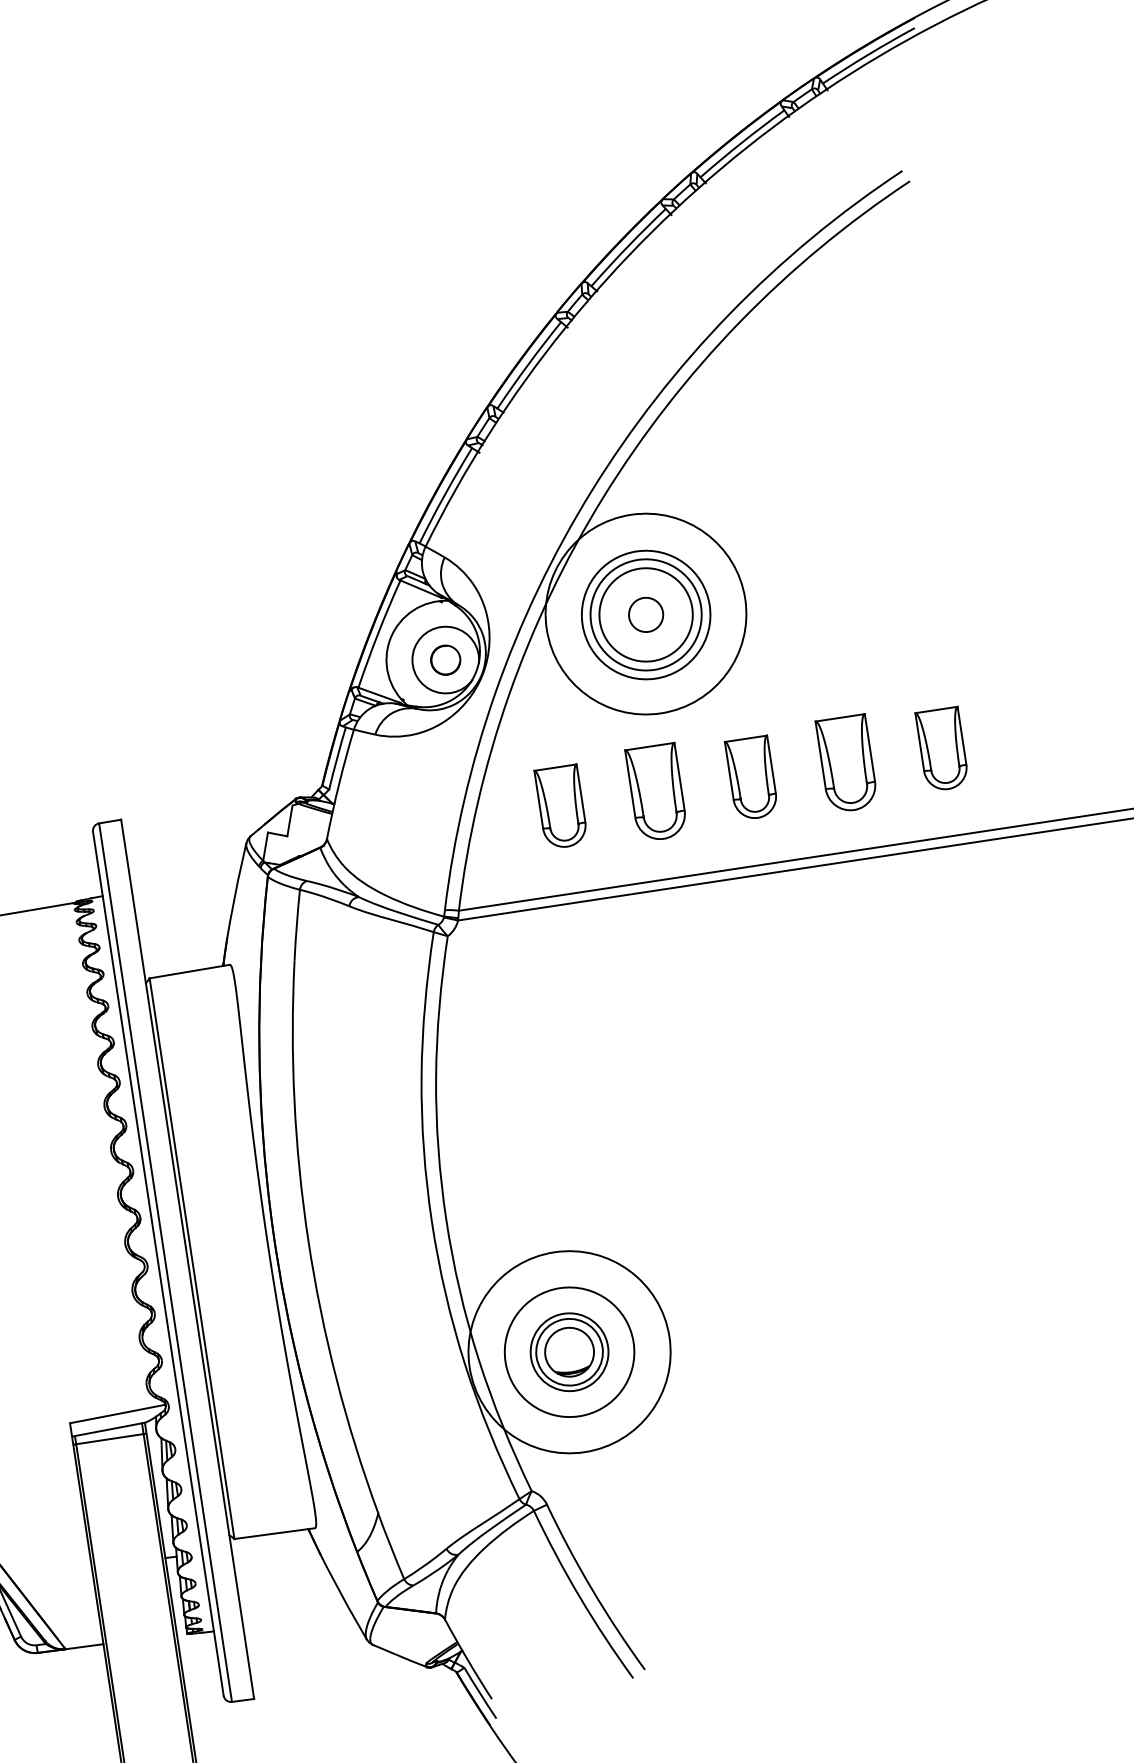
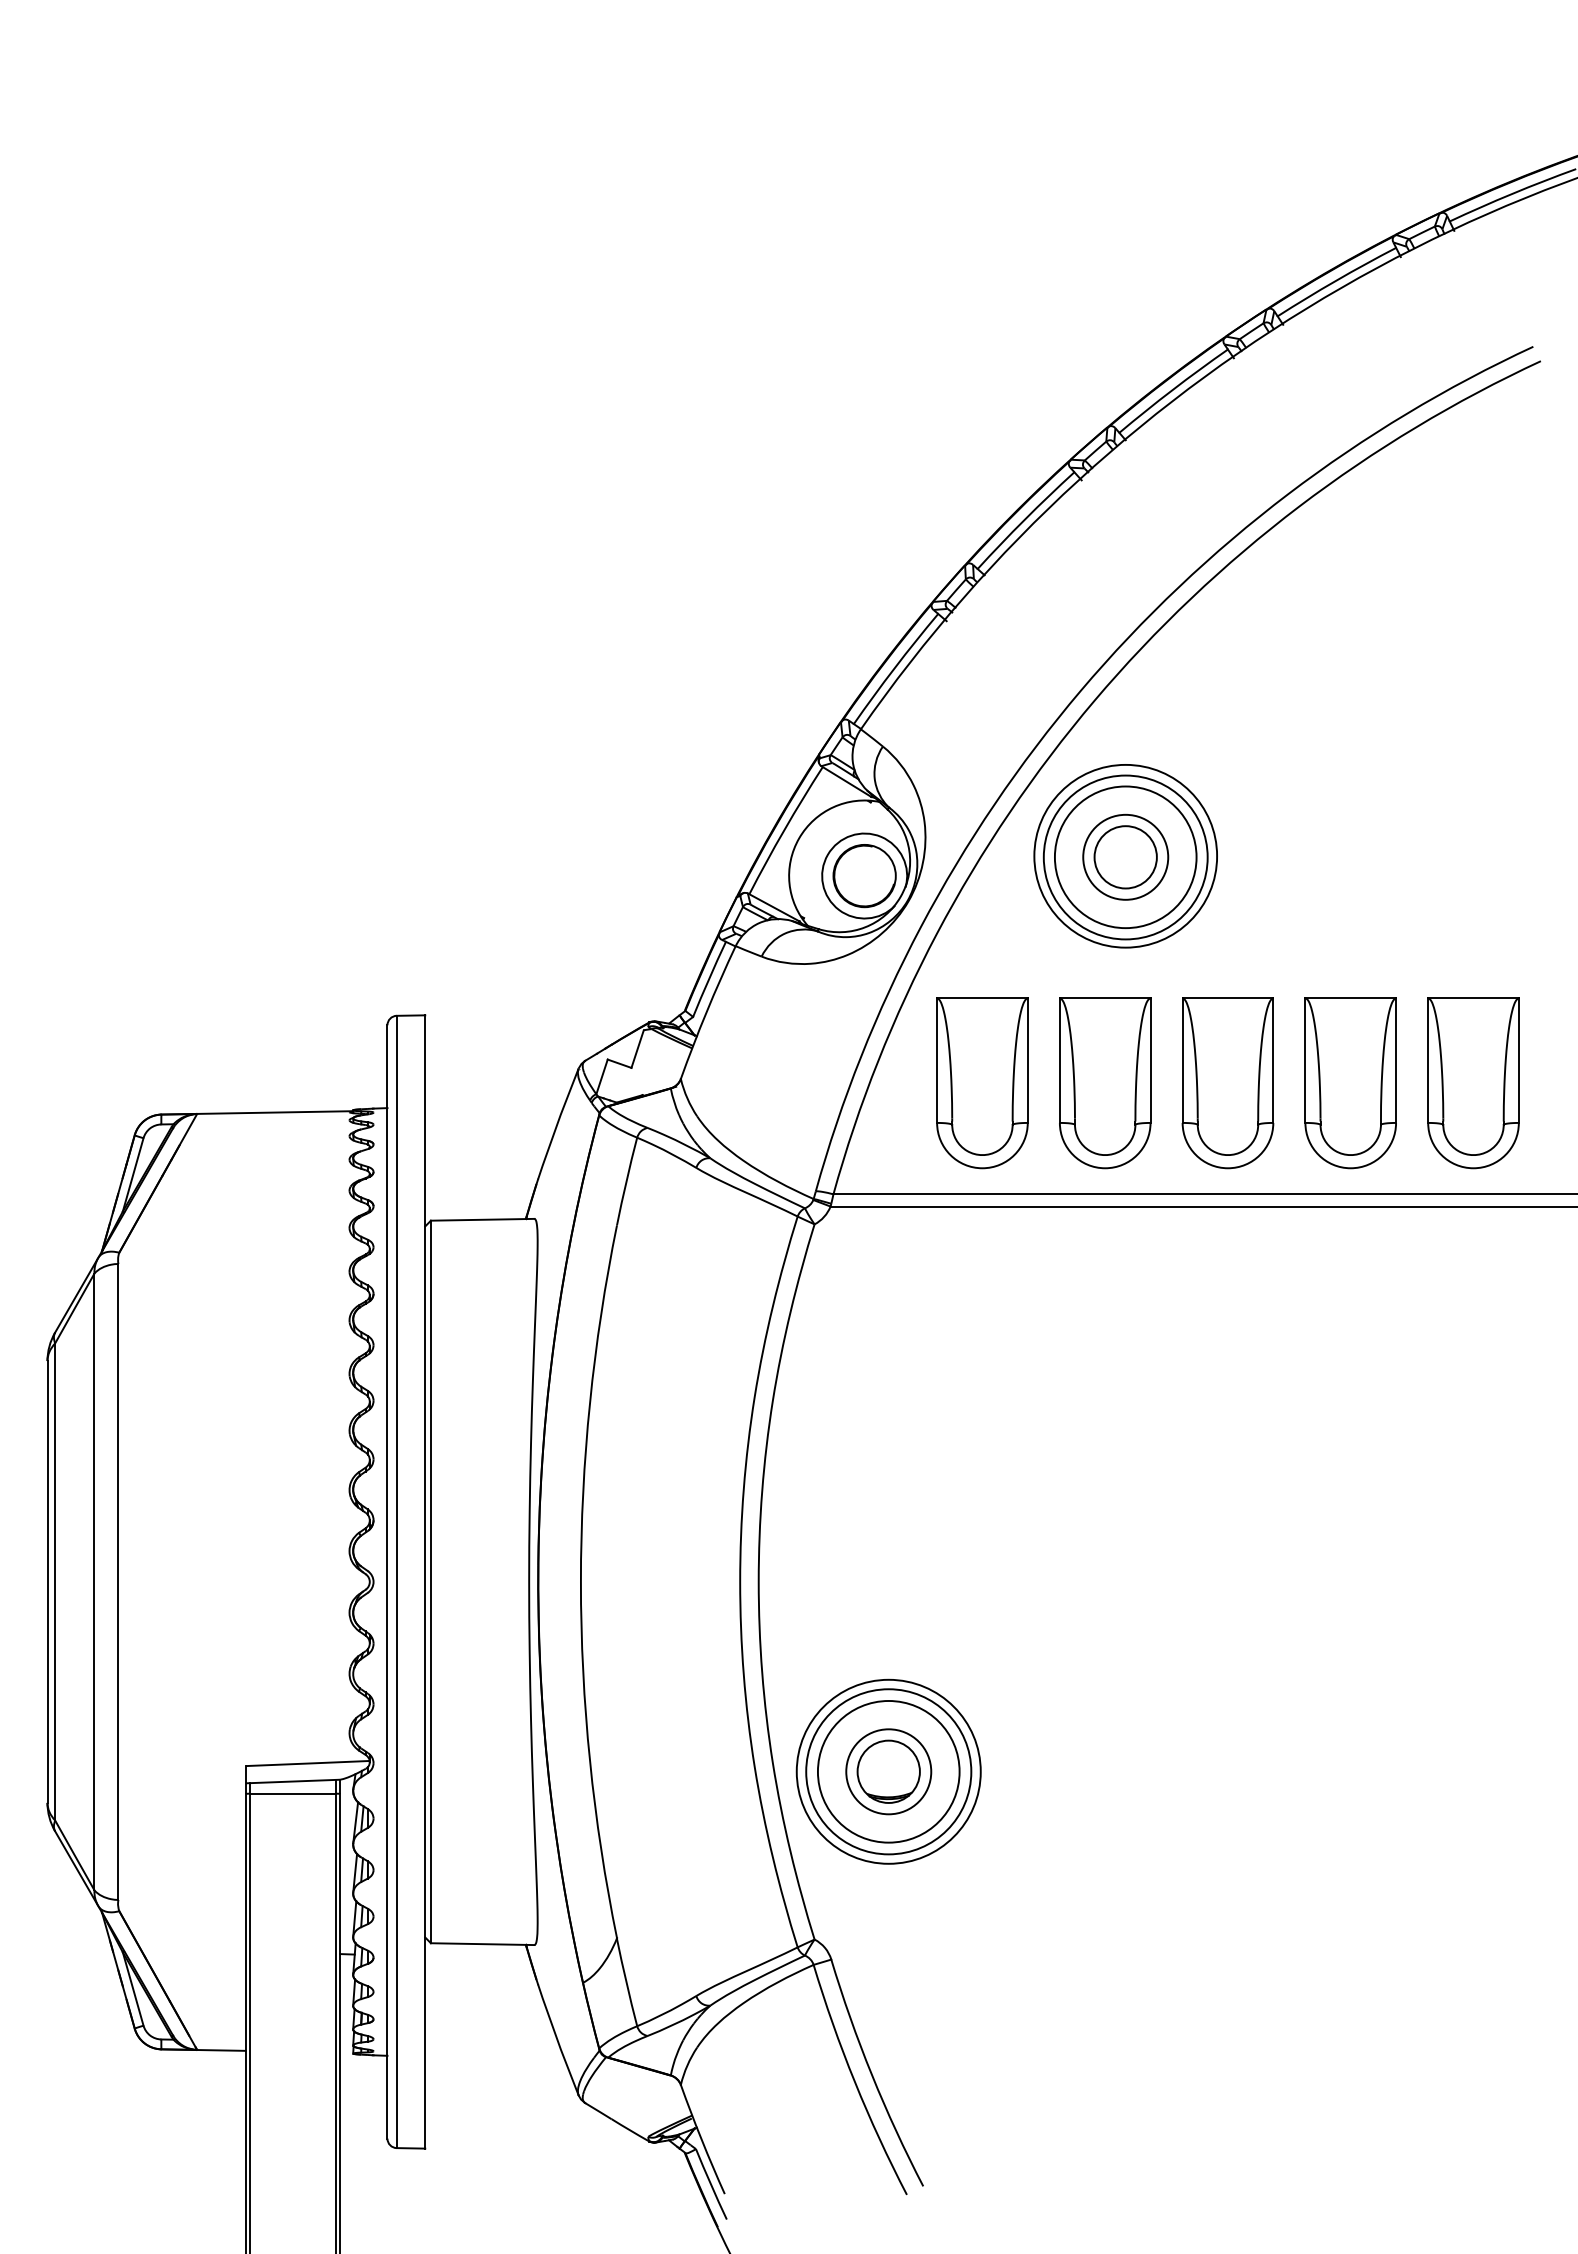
circle: (645, 613) -> (1125, 855), size x0.71
circle: (645, 614) -> (1125, 856), size x0.71
circle: (645, 615) -> (1125, 857), size x1.43
circle: (445, 660) -> (864, 876), size x1.67
part: (942, 749) -> (1473, 1083), size x1.67
part: (847, 764) -> (1350, 1083), size x1.43
part: (751, 778) -> (1227, 1083), size x1.67
part: (656, 792) -> (1105, 1083), size x1.43
part: (561, 807) -> (982, 1083), size x1.67
circle: (569, 1352) -> (888, 1771), size x0.71
circle: (569, 1352) -> (888, 1771), size x1.43

